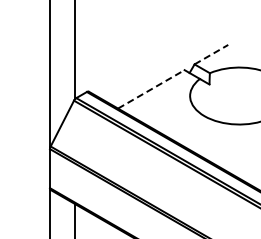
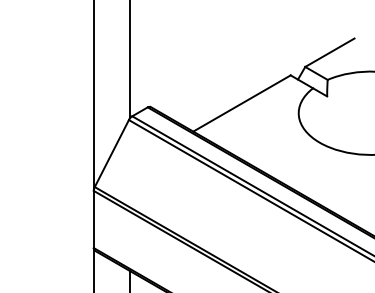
line: (211, 54) -> (330, 52), dashed -> solid
line: (151, 89) -> (242, 103), dashed -> solid

